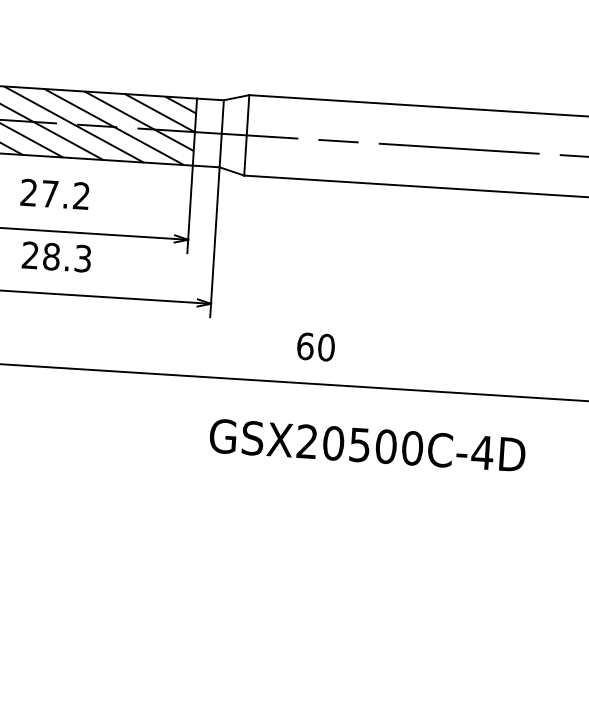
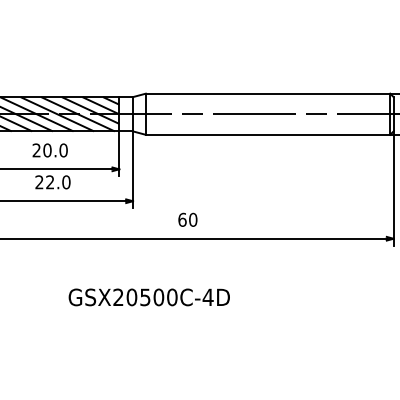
text: (65, 195) -> (55, 150), 27.2 -> 20.0
text: (67, 258) -> (58, 182), 28.3 -> 22.0
text: (365, 445) -> (148, 297), moved

